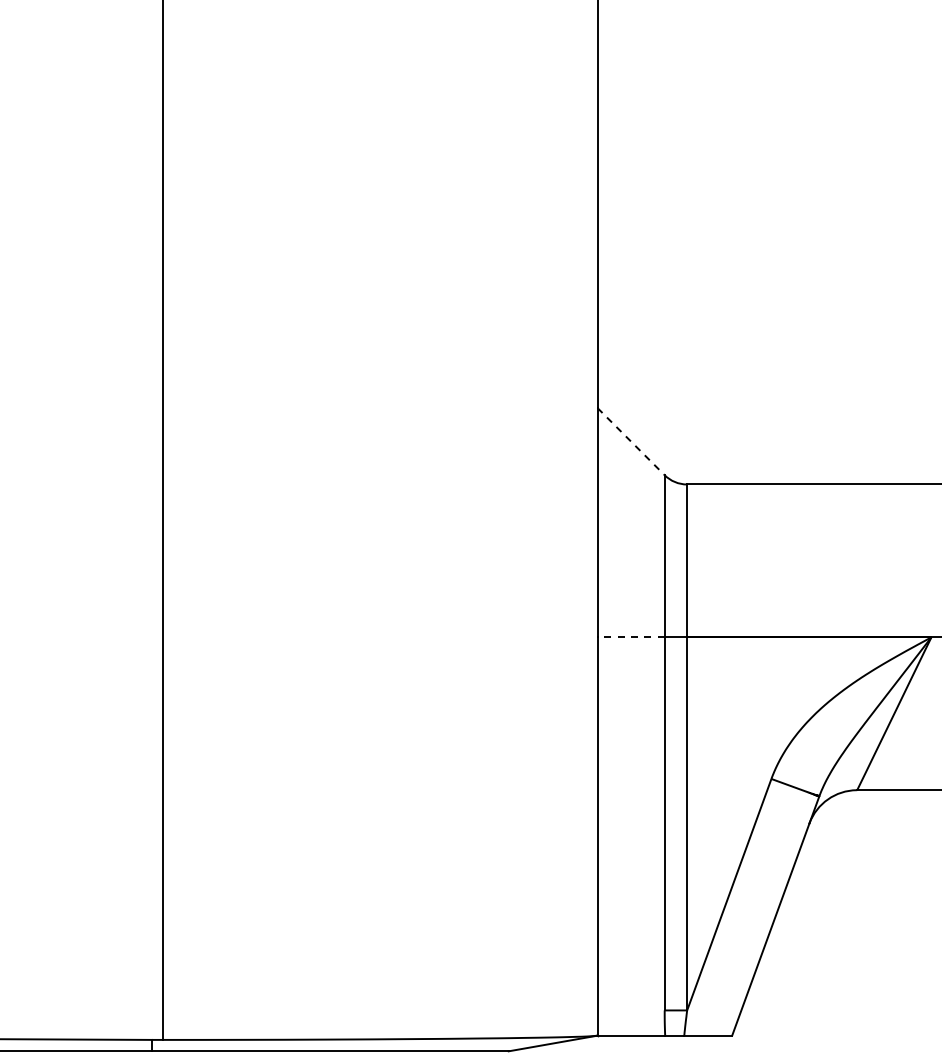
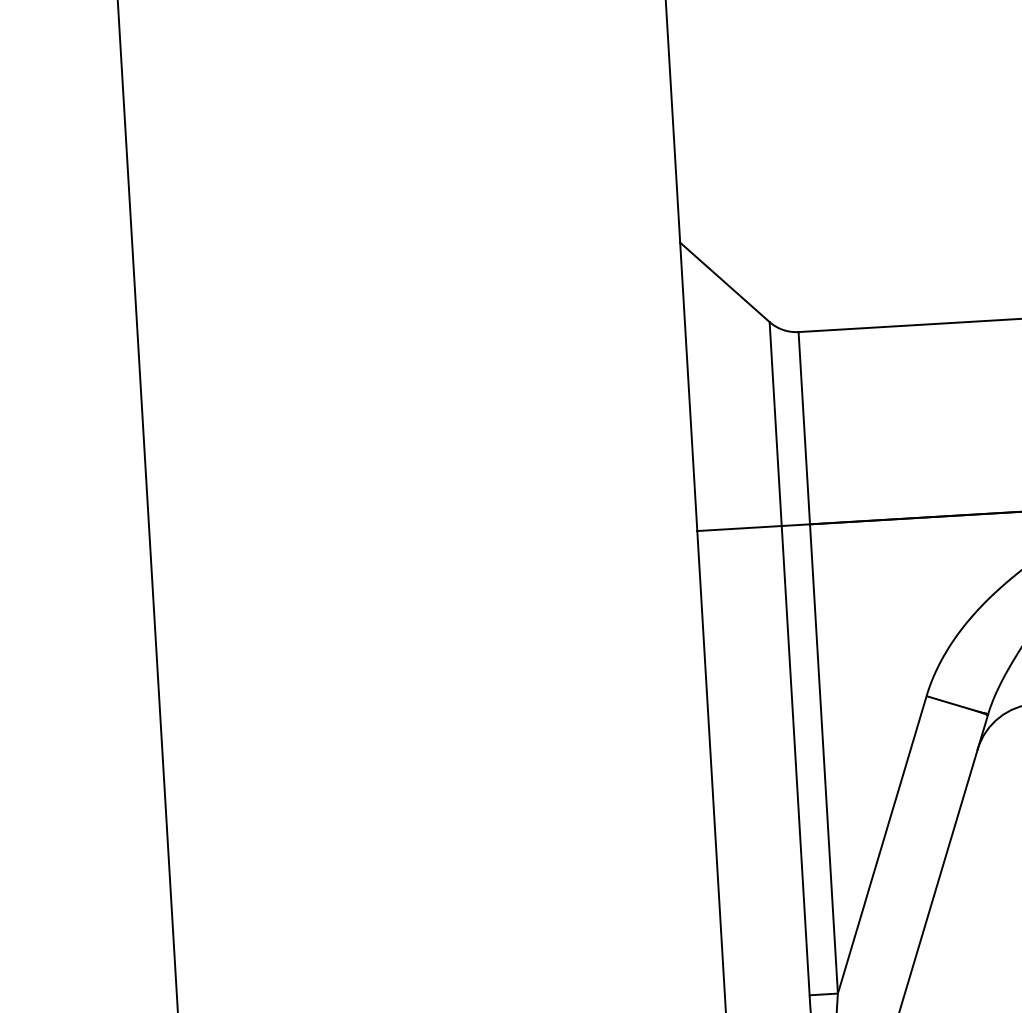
line: (631, 441) -> (725, 282), dashed -> solid
line: (631, 637) -> (739, 528), dashed -> solid

